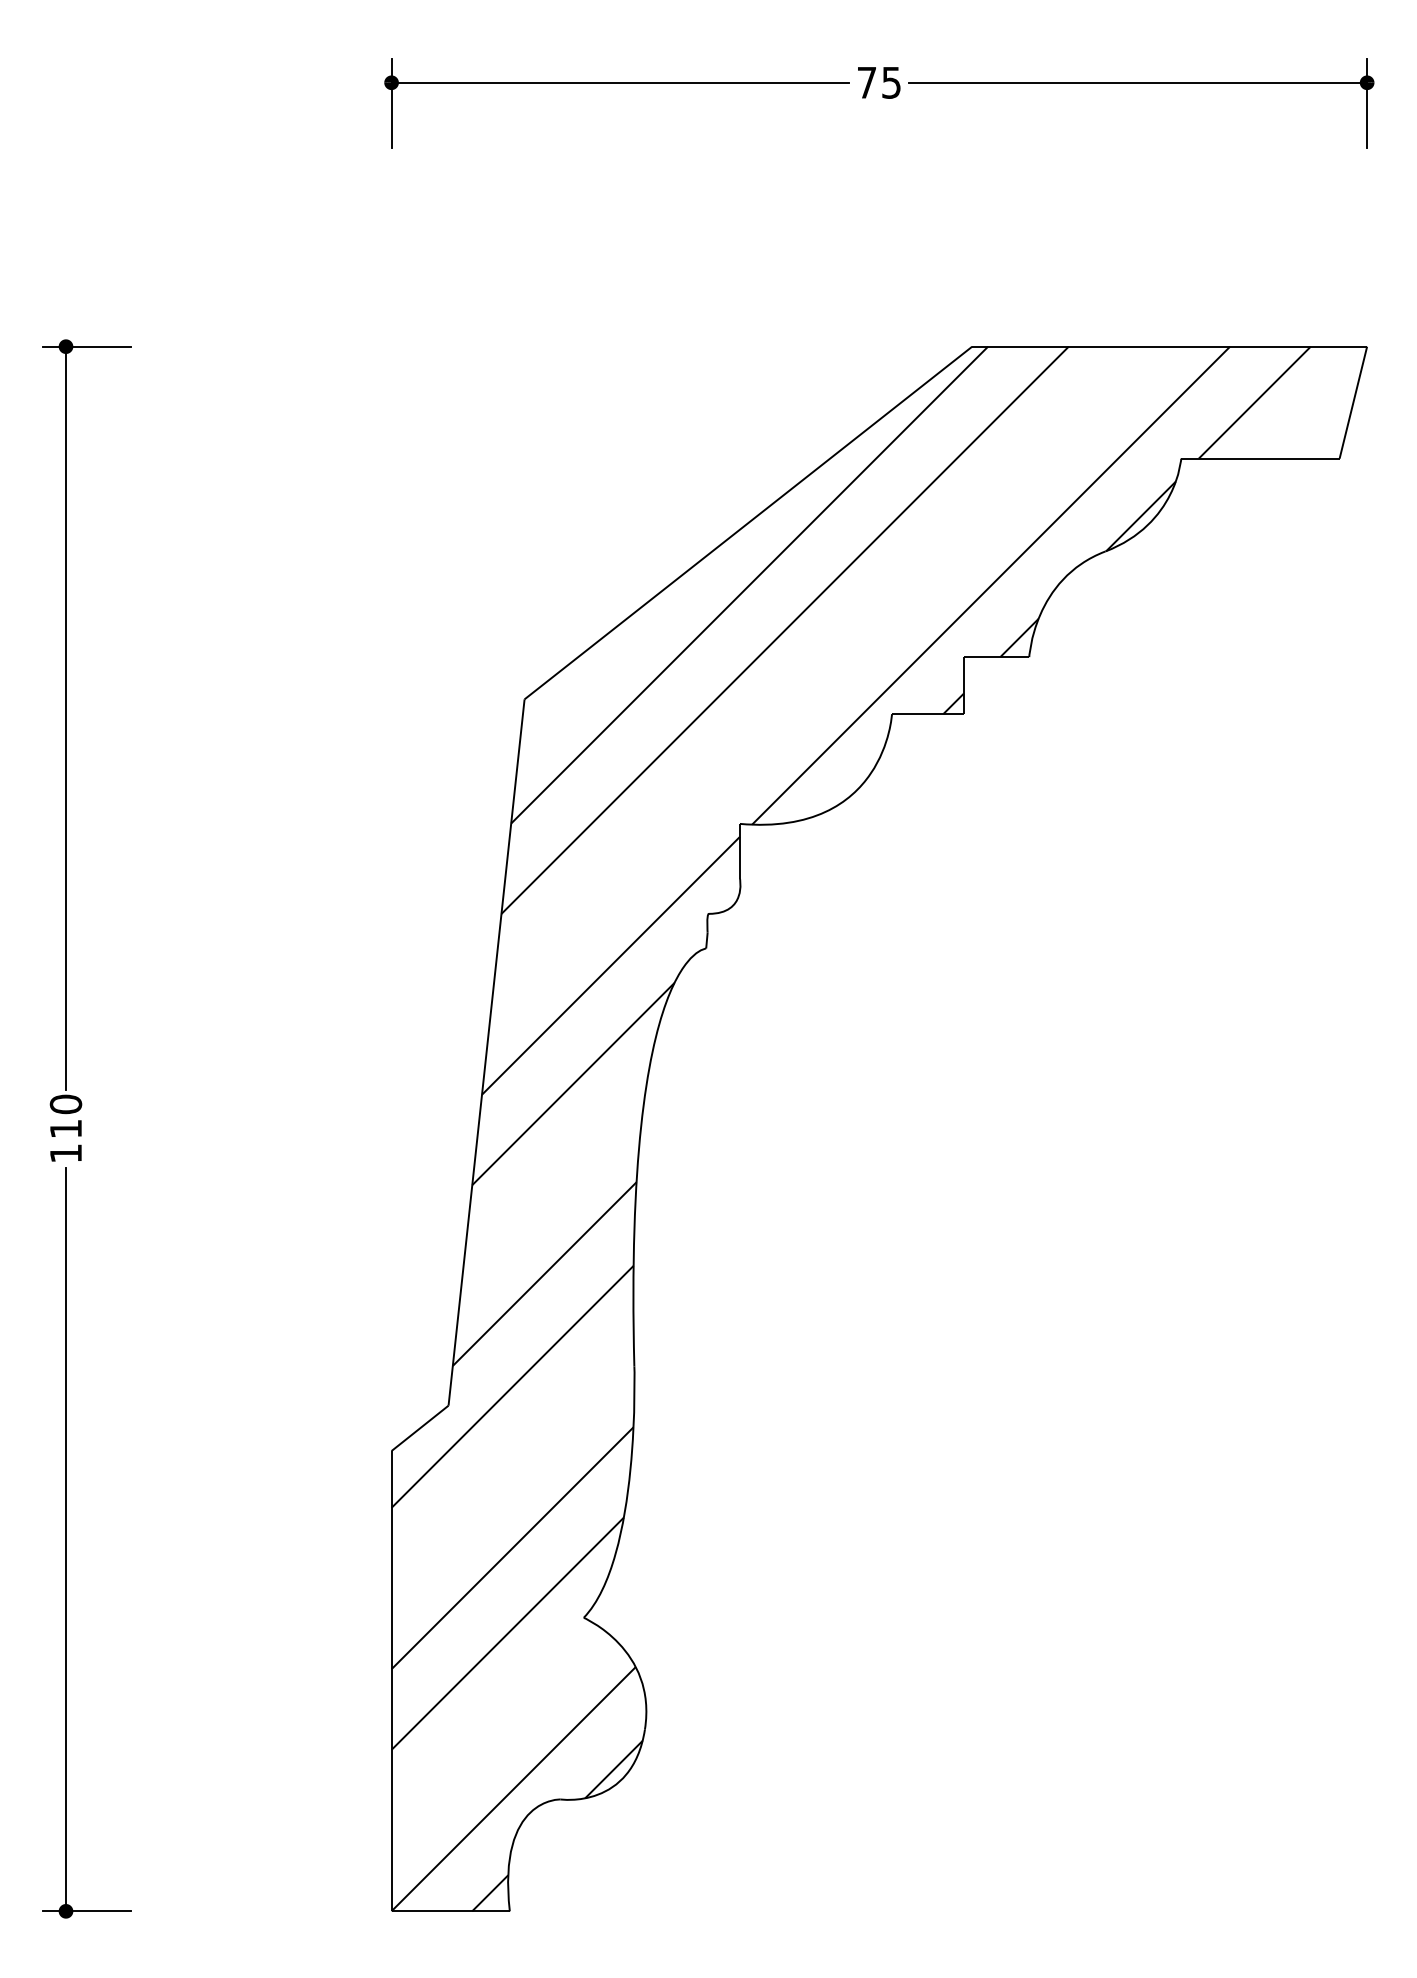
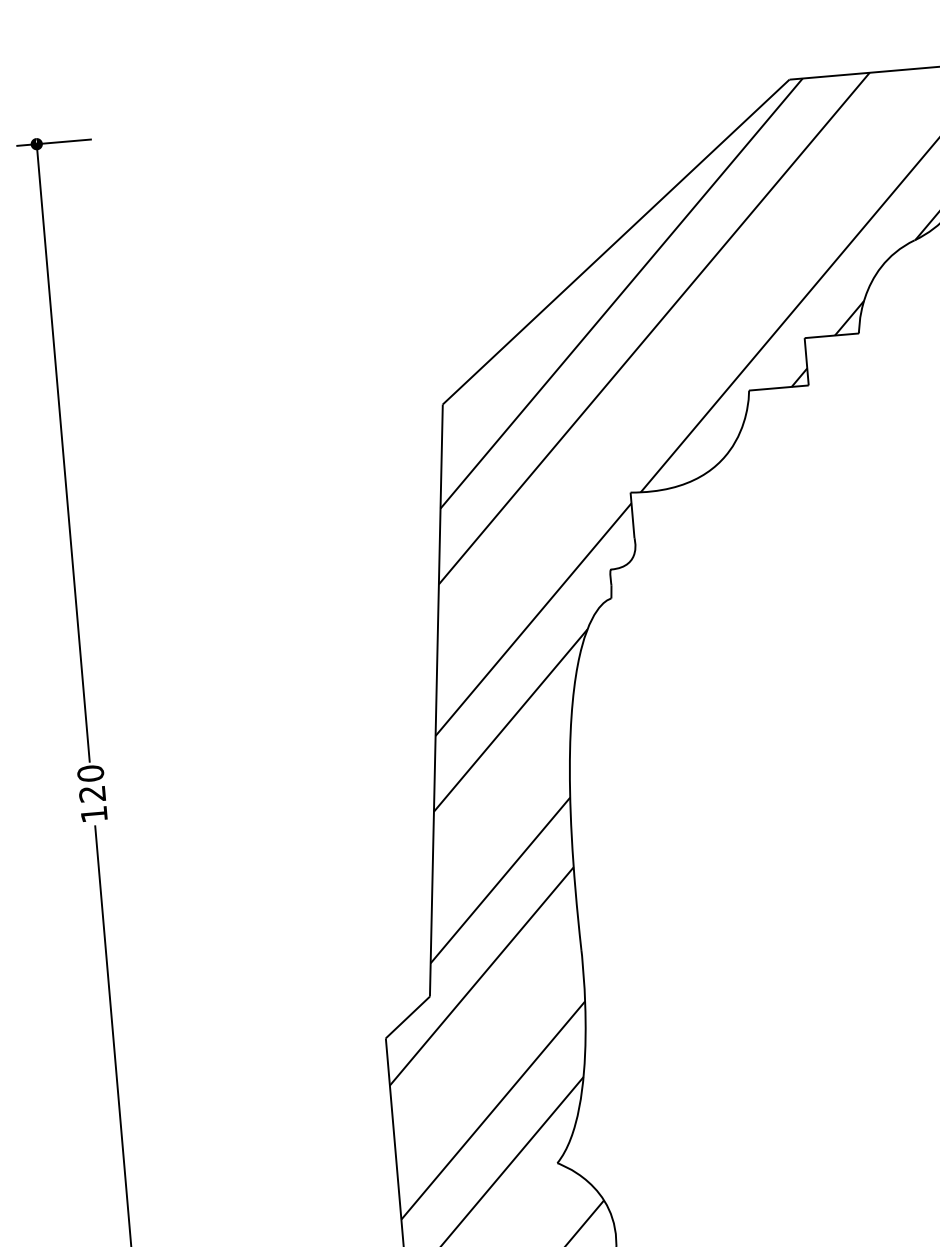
text: (65, 1129) -> (92, 794), 110 -> 120

